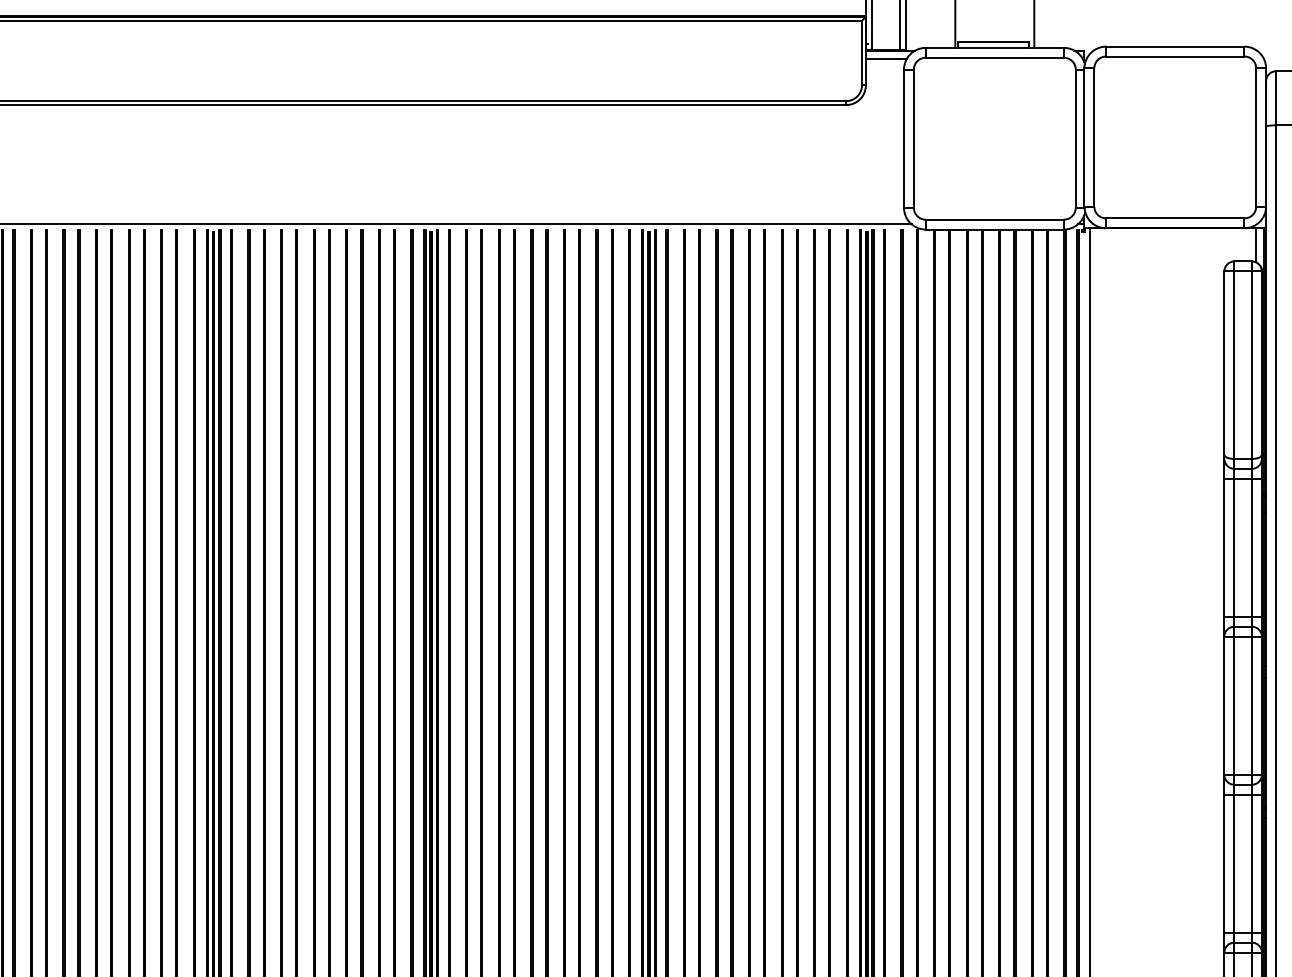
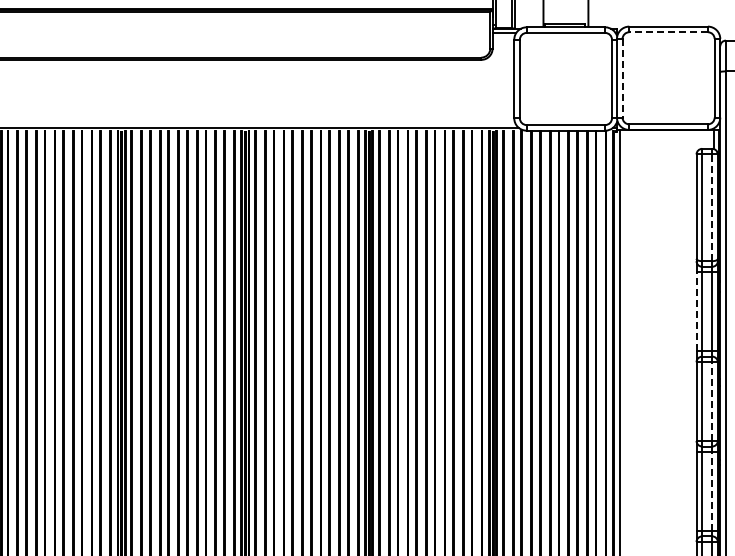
line: (1175, 56) -> (668, 32), solid -> dashed
line: (1094, 137) -> (622, 78), solid -> dashed
line: (1252, 364) -> (712, 207), solid -> dashed
line: (1224, 547) -> (696, 311), solid -> dashed
line: (1252, 705) -> (712, 401), solid -> dashed
line: (1252, 862) -> (712, 490), solid -> dashed

